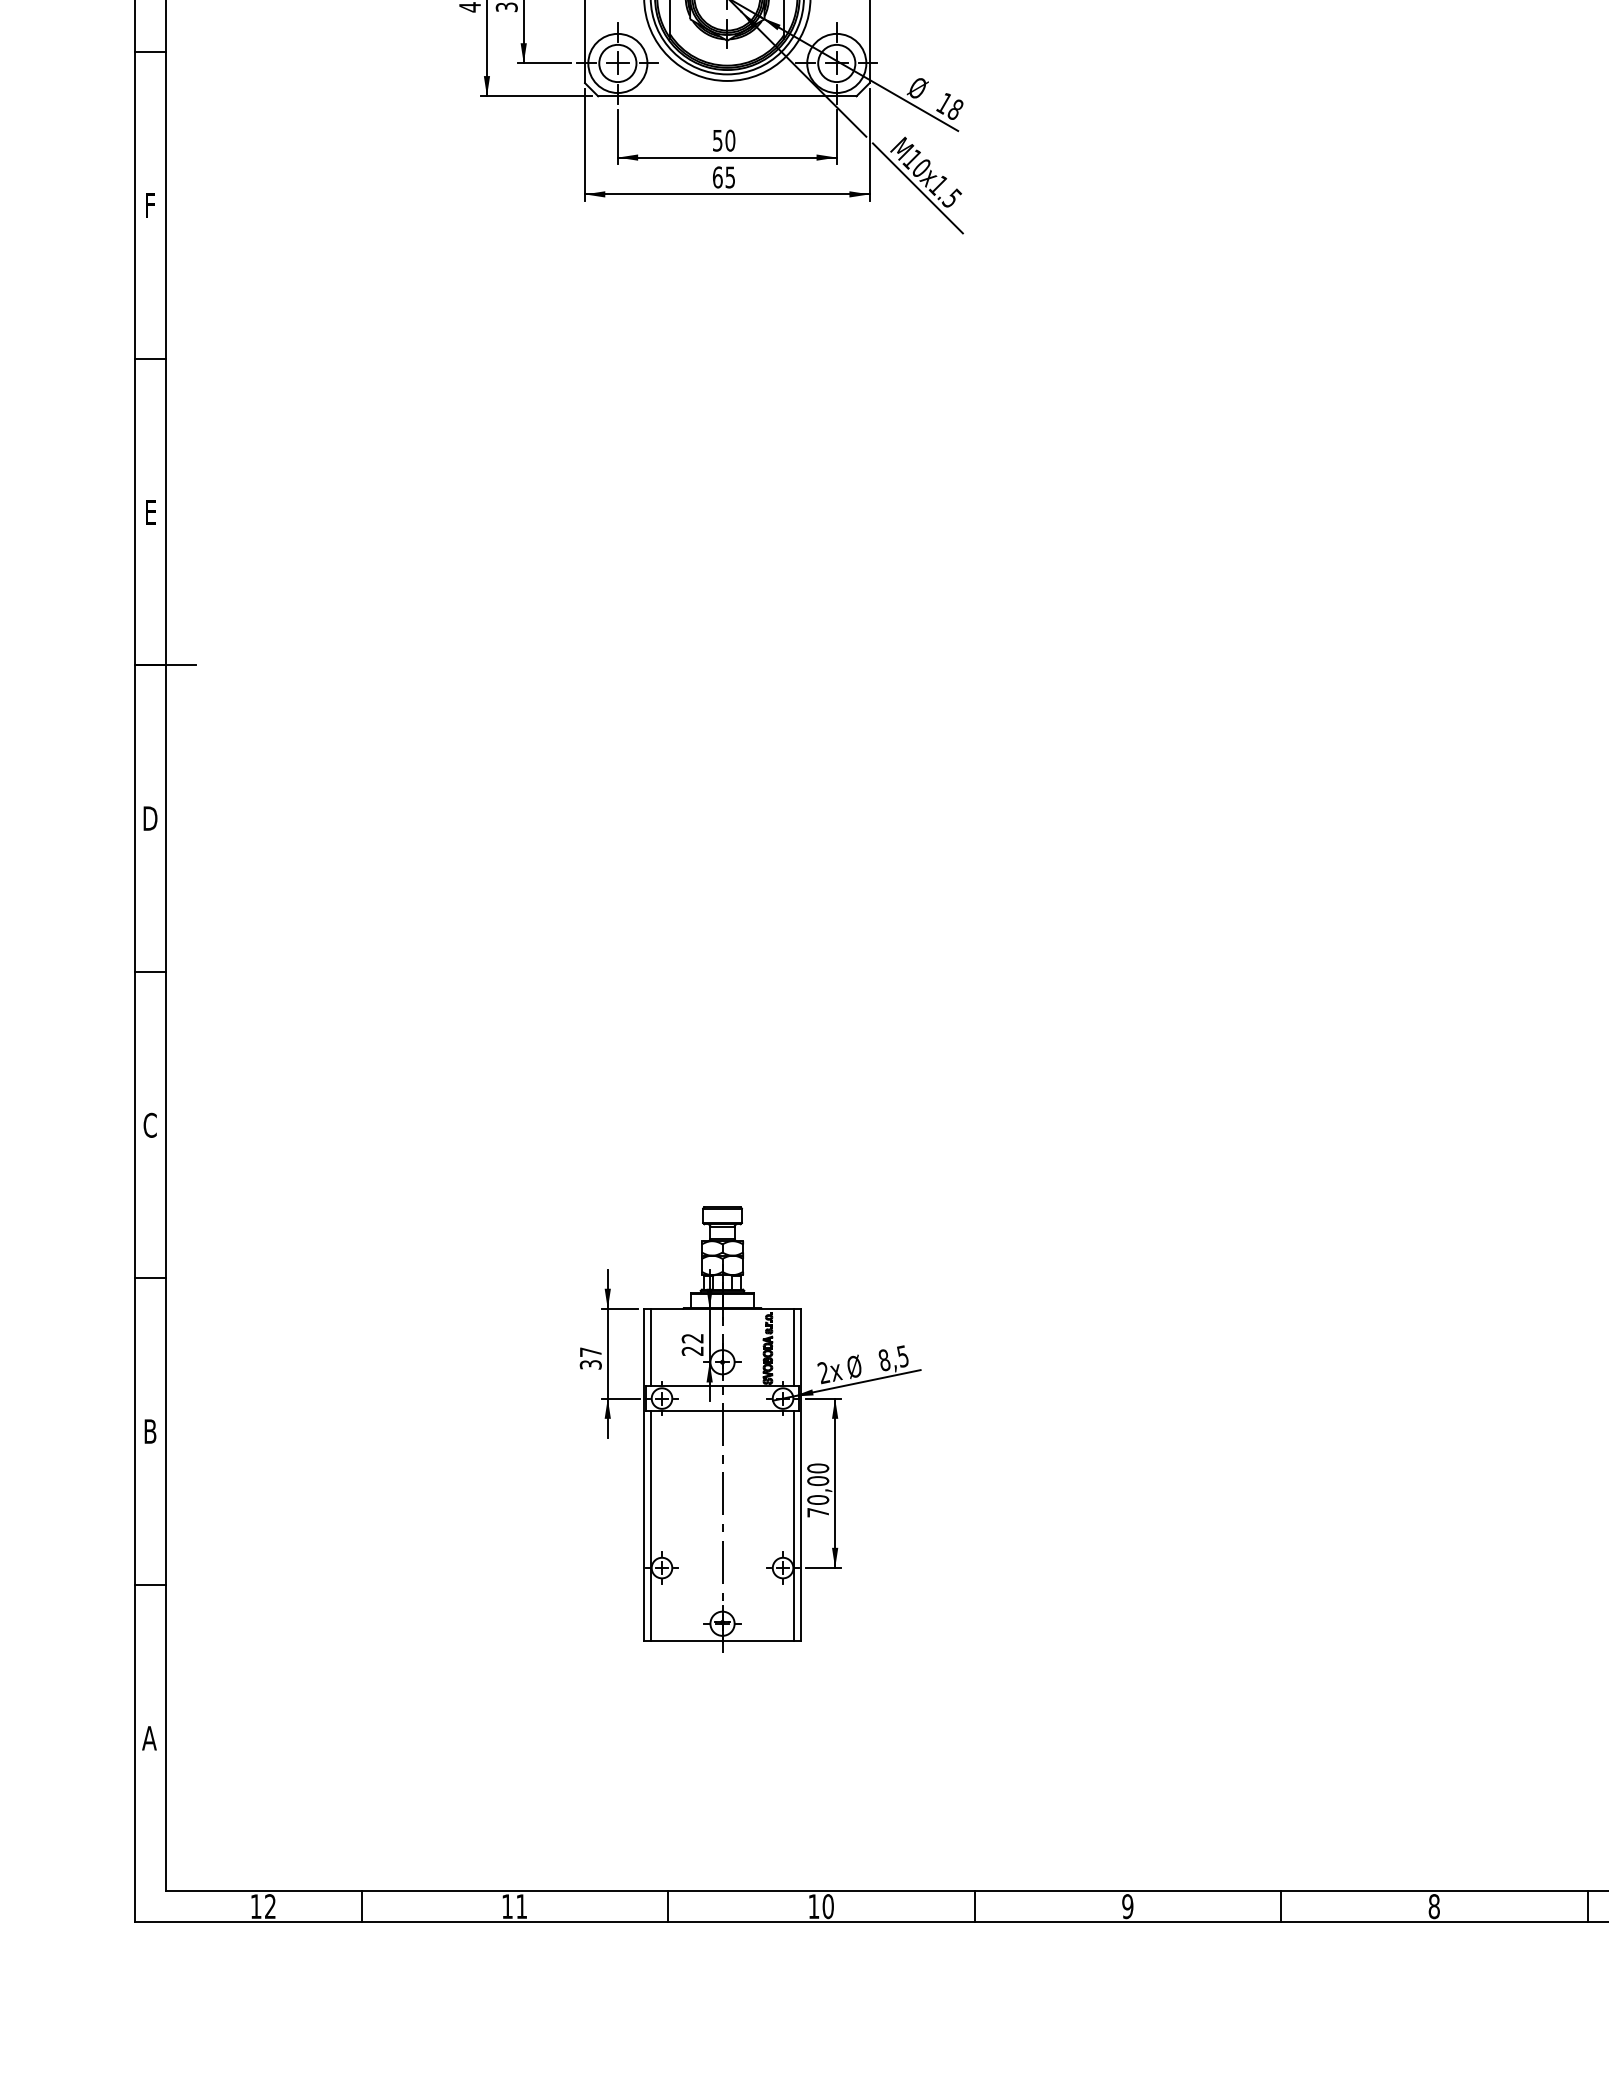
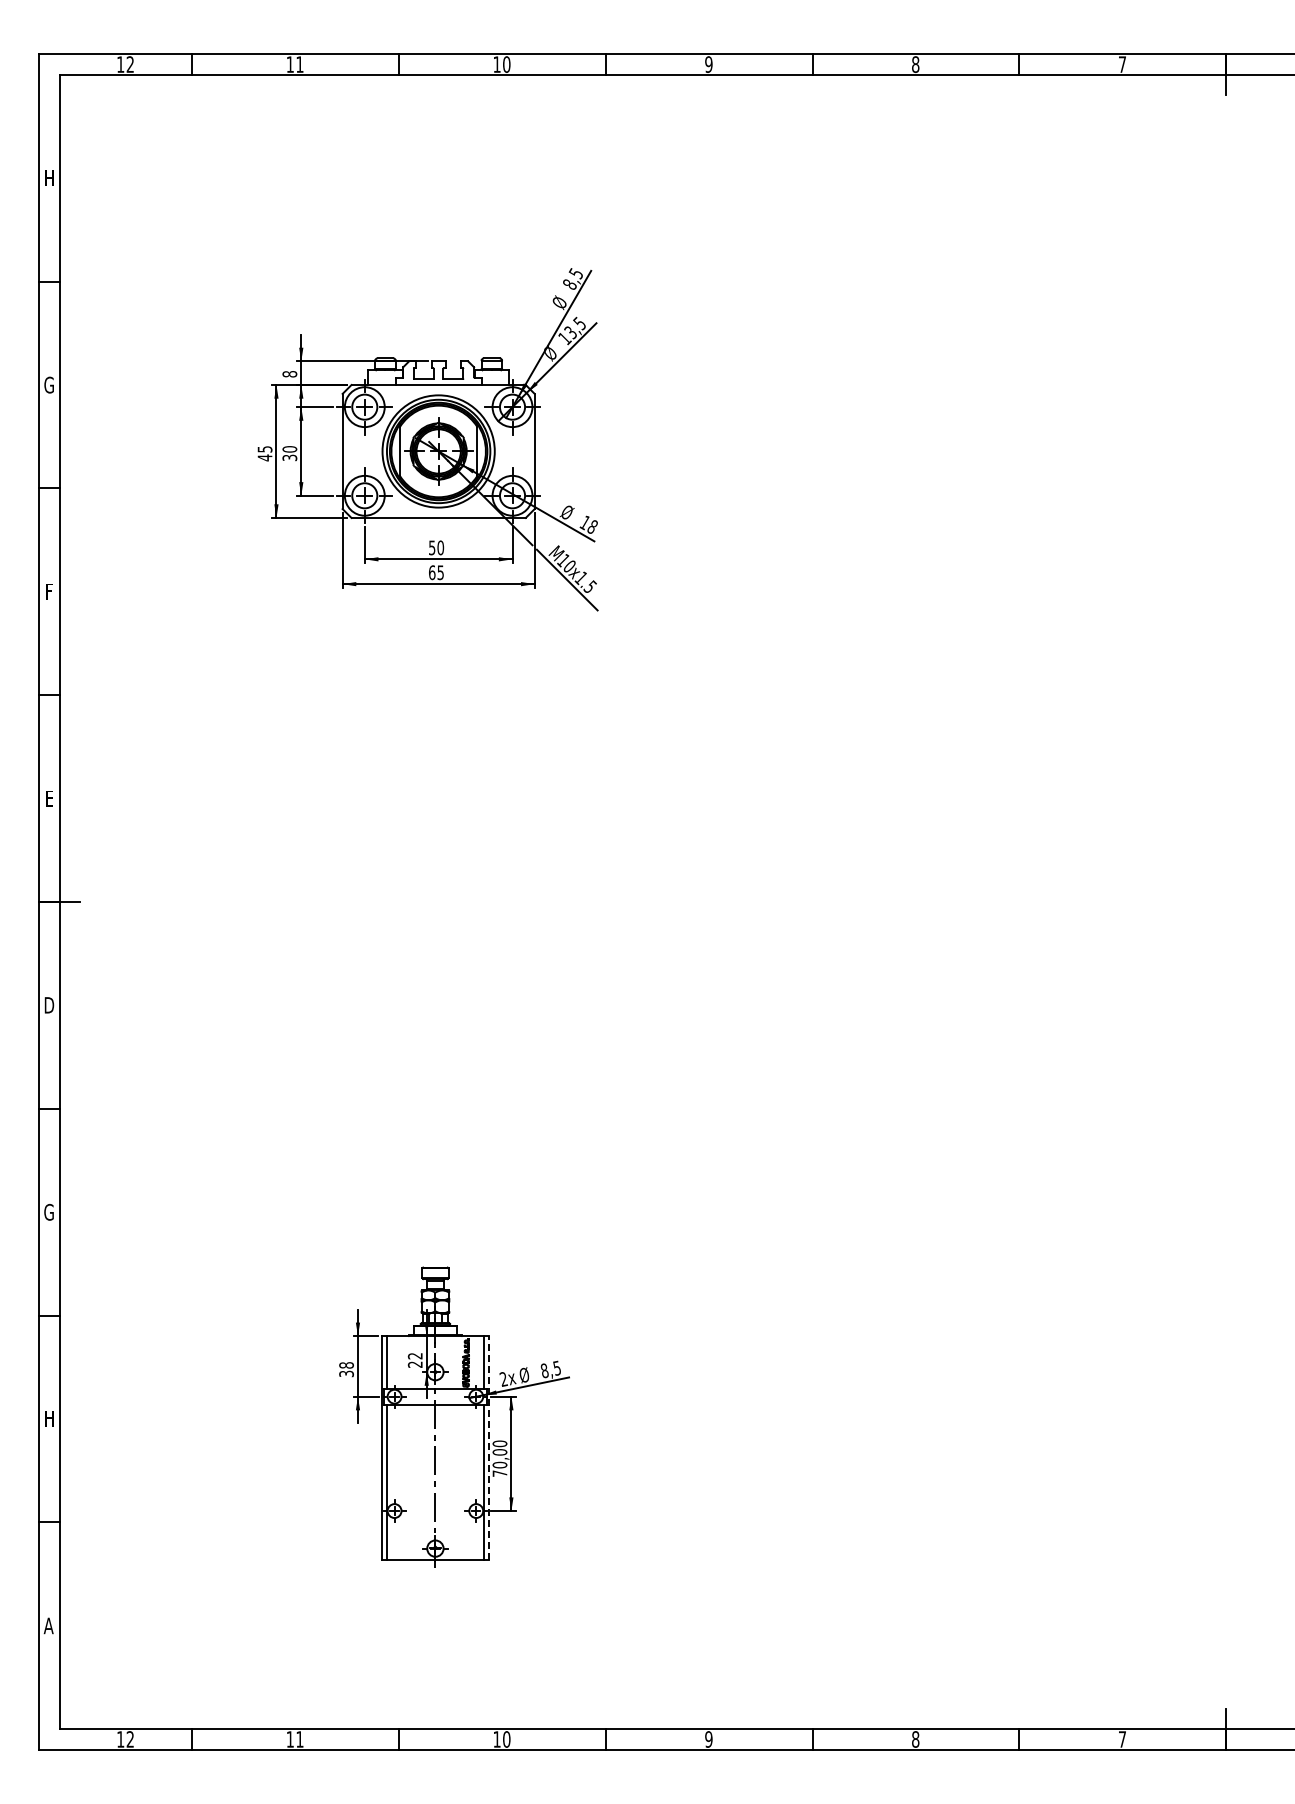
text: (149, 1125) -> (48, 1212), C -> G
text: (590, 1352) -> (346, 1365), 37 -> 38
text: (150, 1430) -> (49, 1418), B -> H
line: (801, 1475) -> (488, 1448), solid -> dashed

